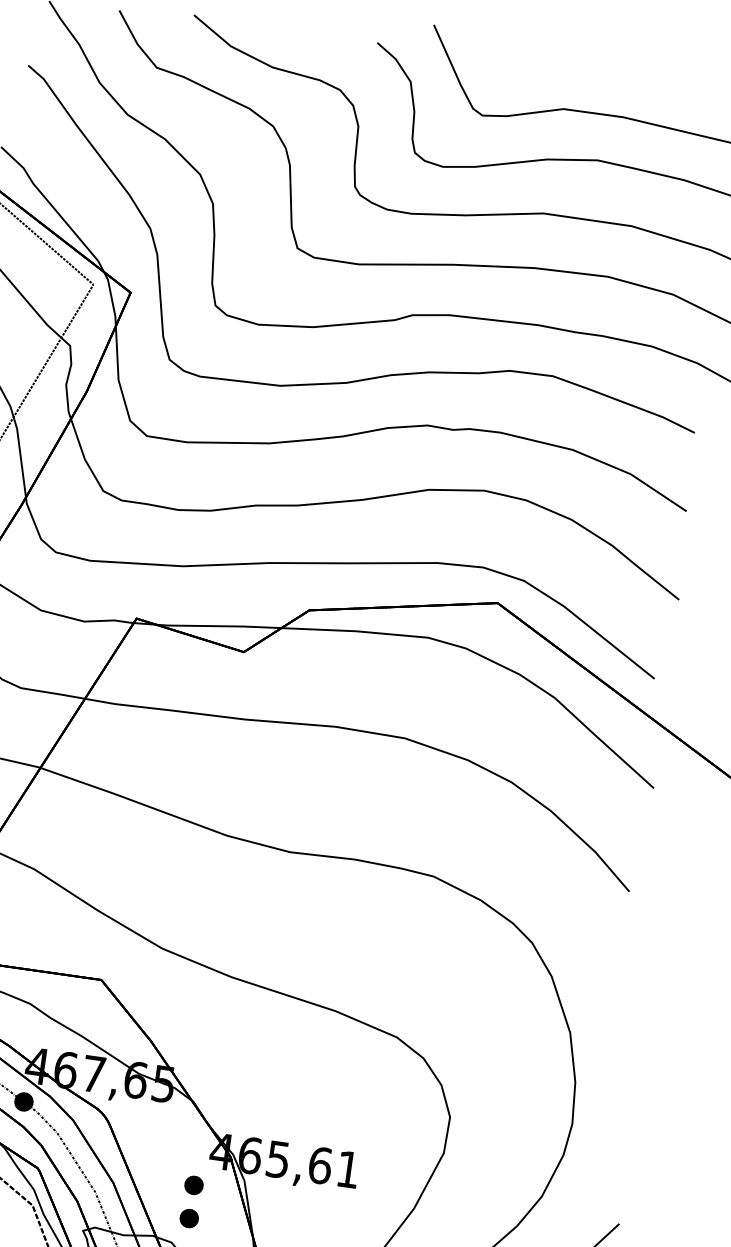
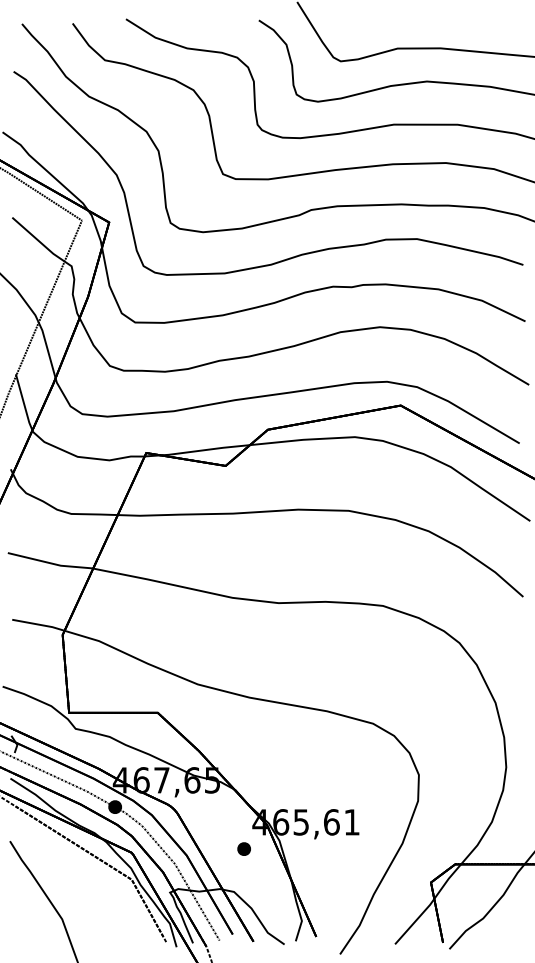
part: (188, 1217) -> (243, 872), removed

